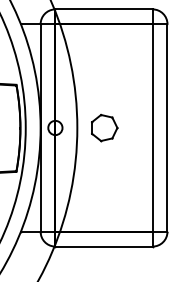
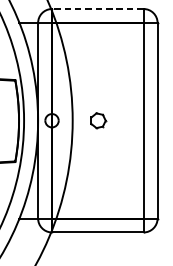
line: (104, 9) -> (98, 9), solid -> dashed
part: (104, 127) -> (98, 120), size x0.6

